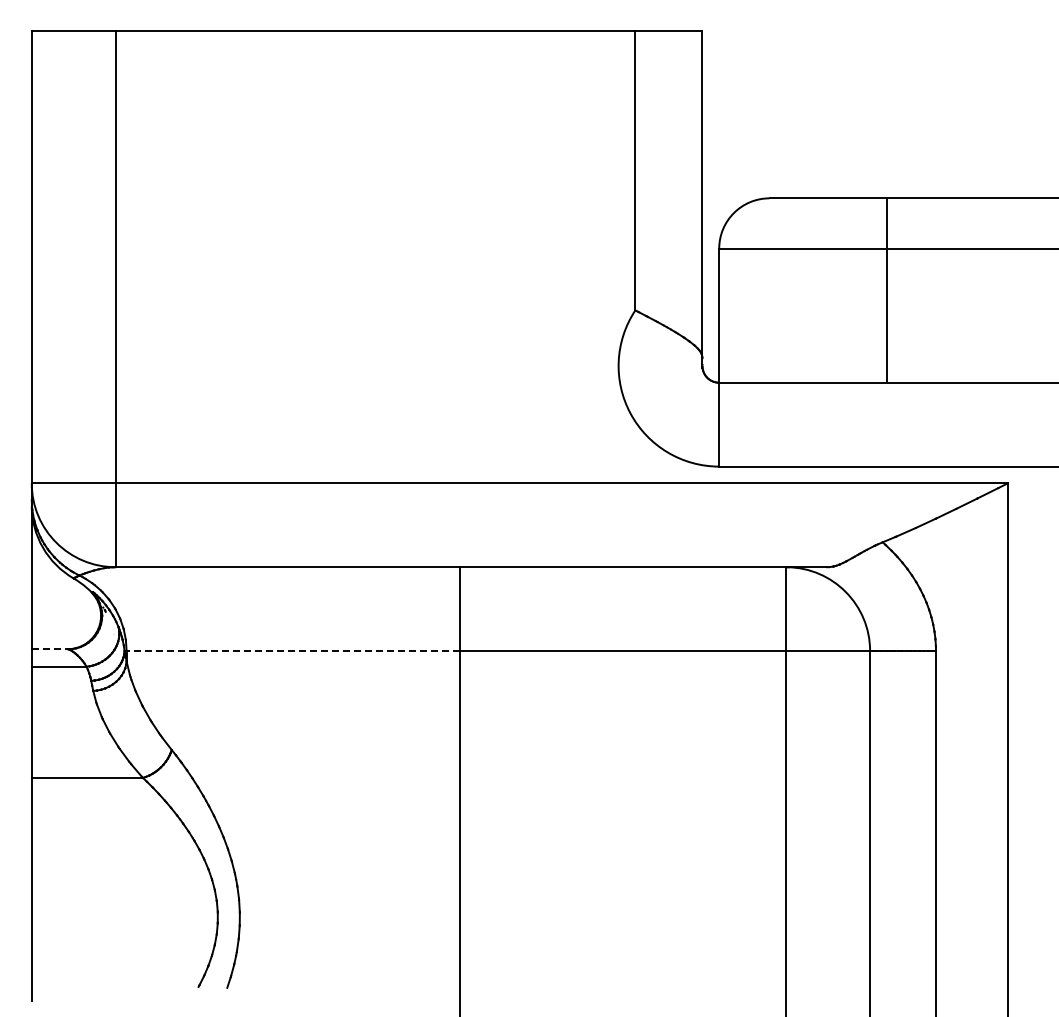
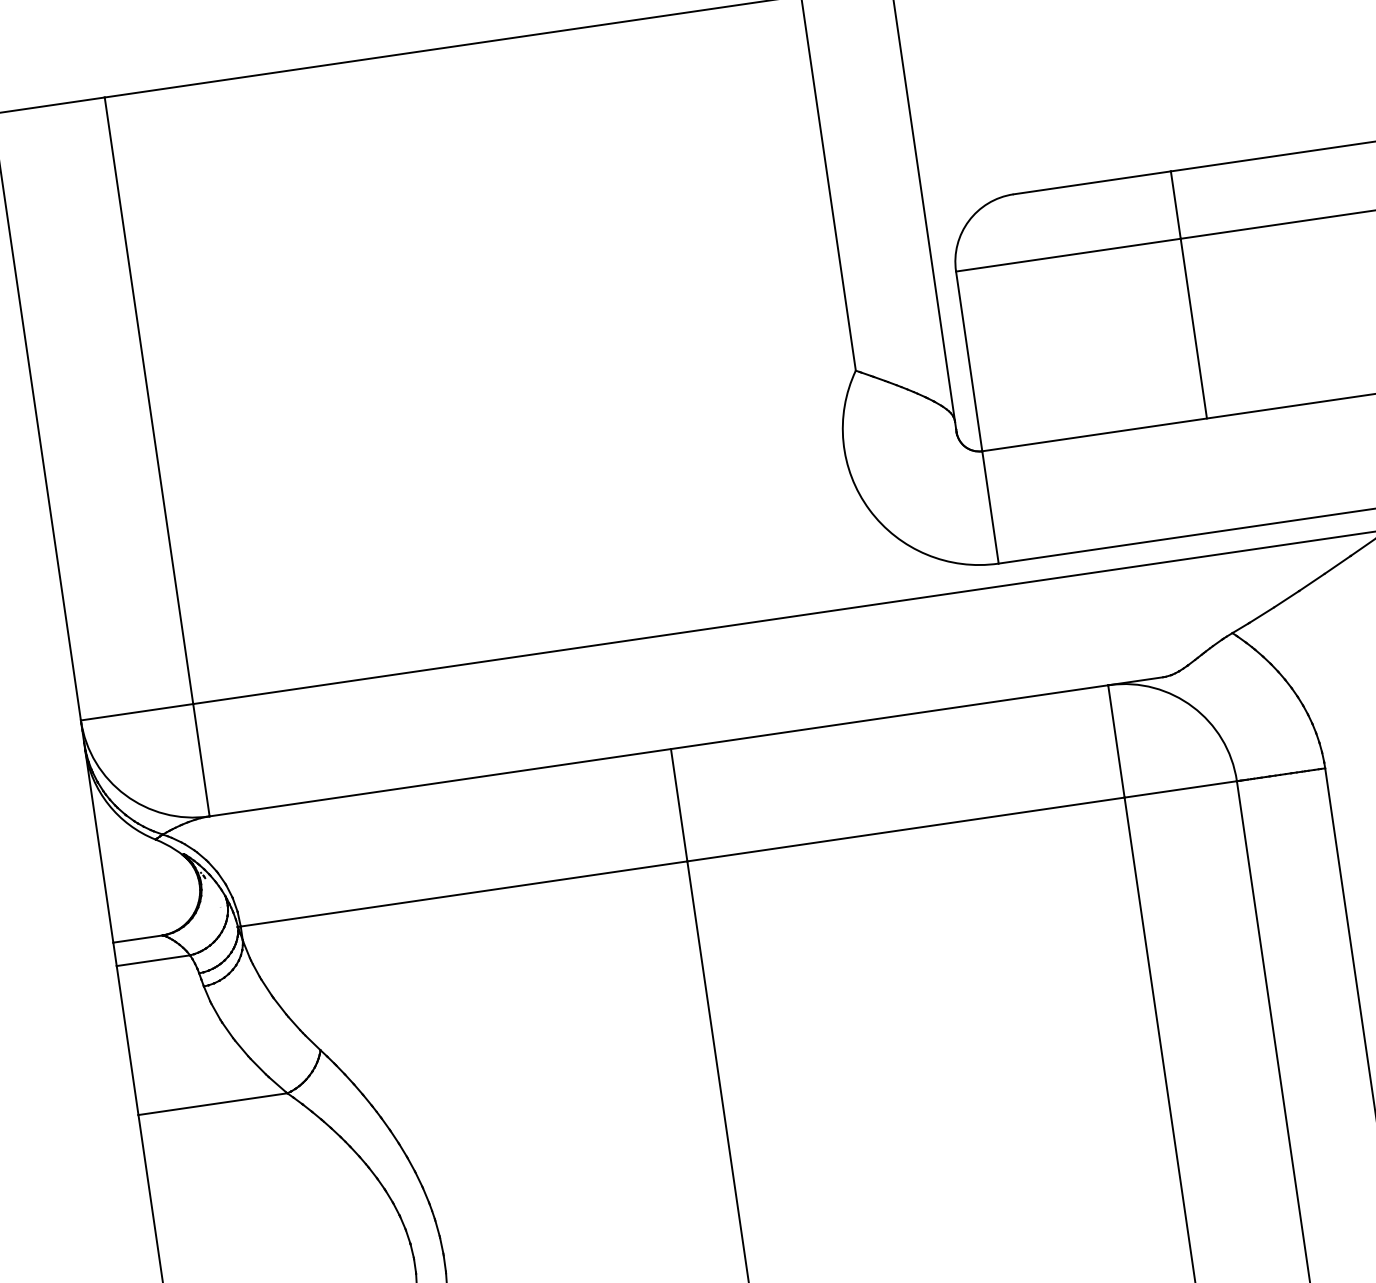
line: (50, 649) -> (138, 939), dashed -> solid
line: (293, 651) -> (464, 894), dashed -> solid

